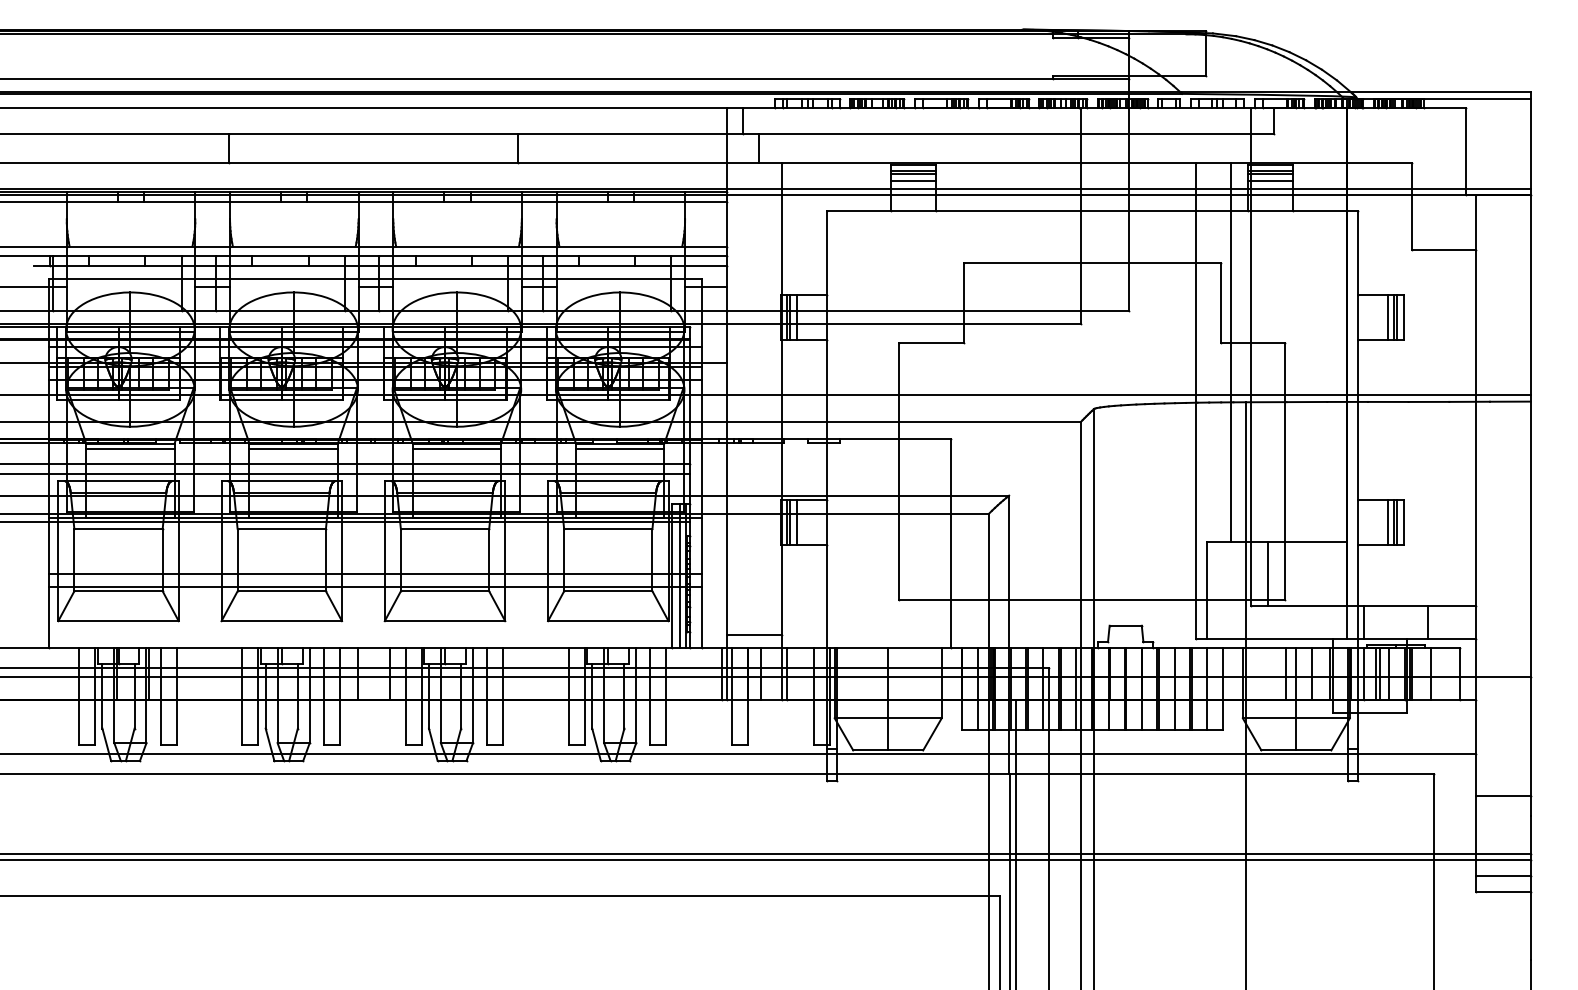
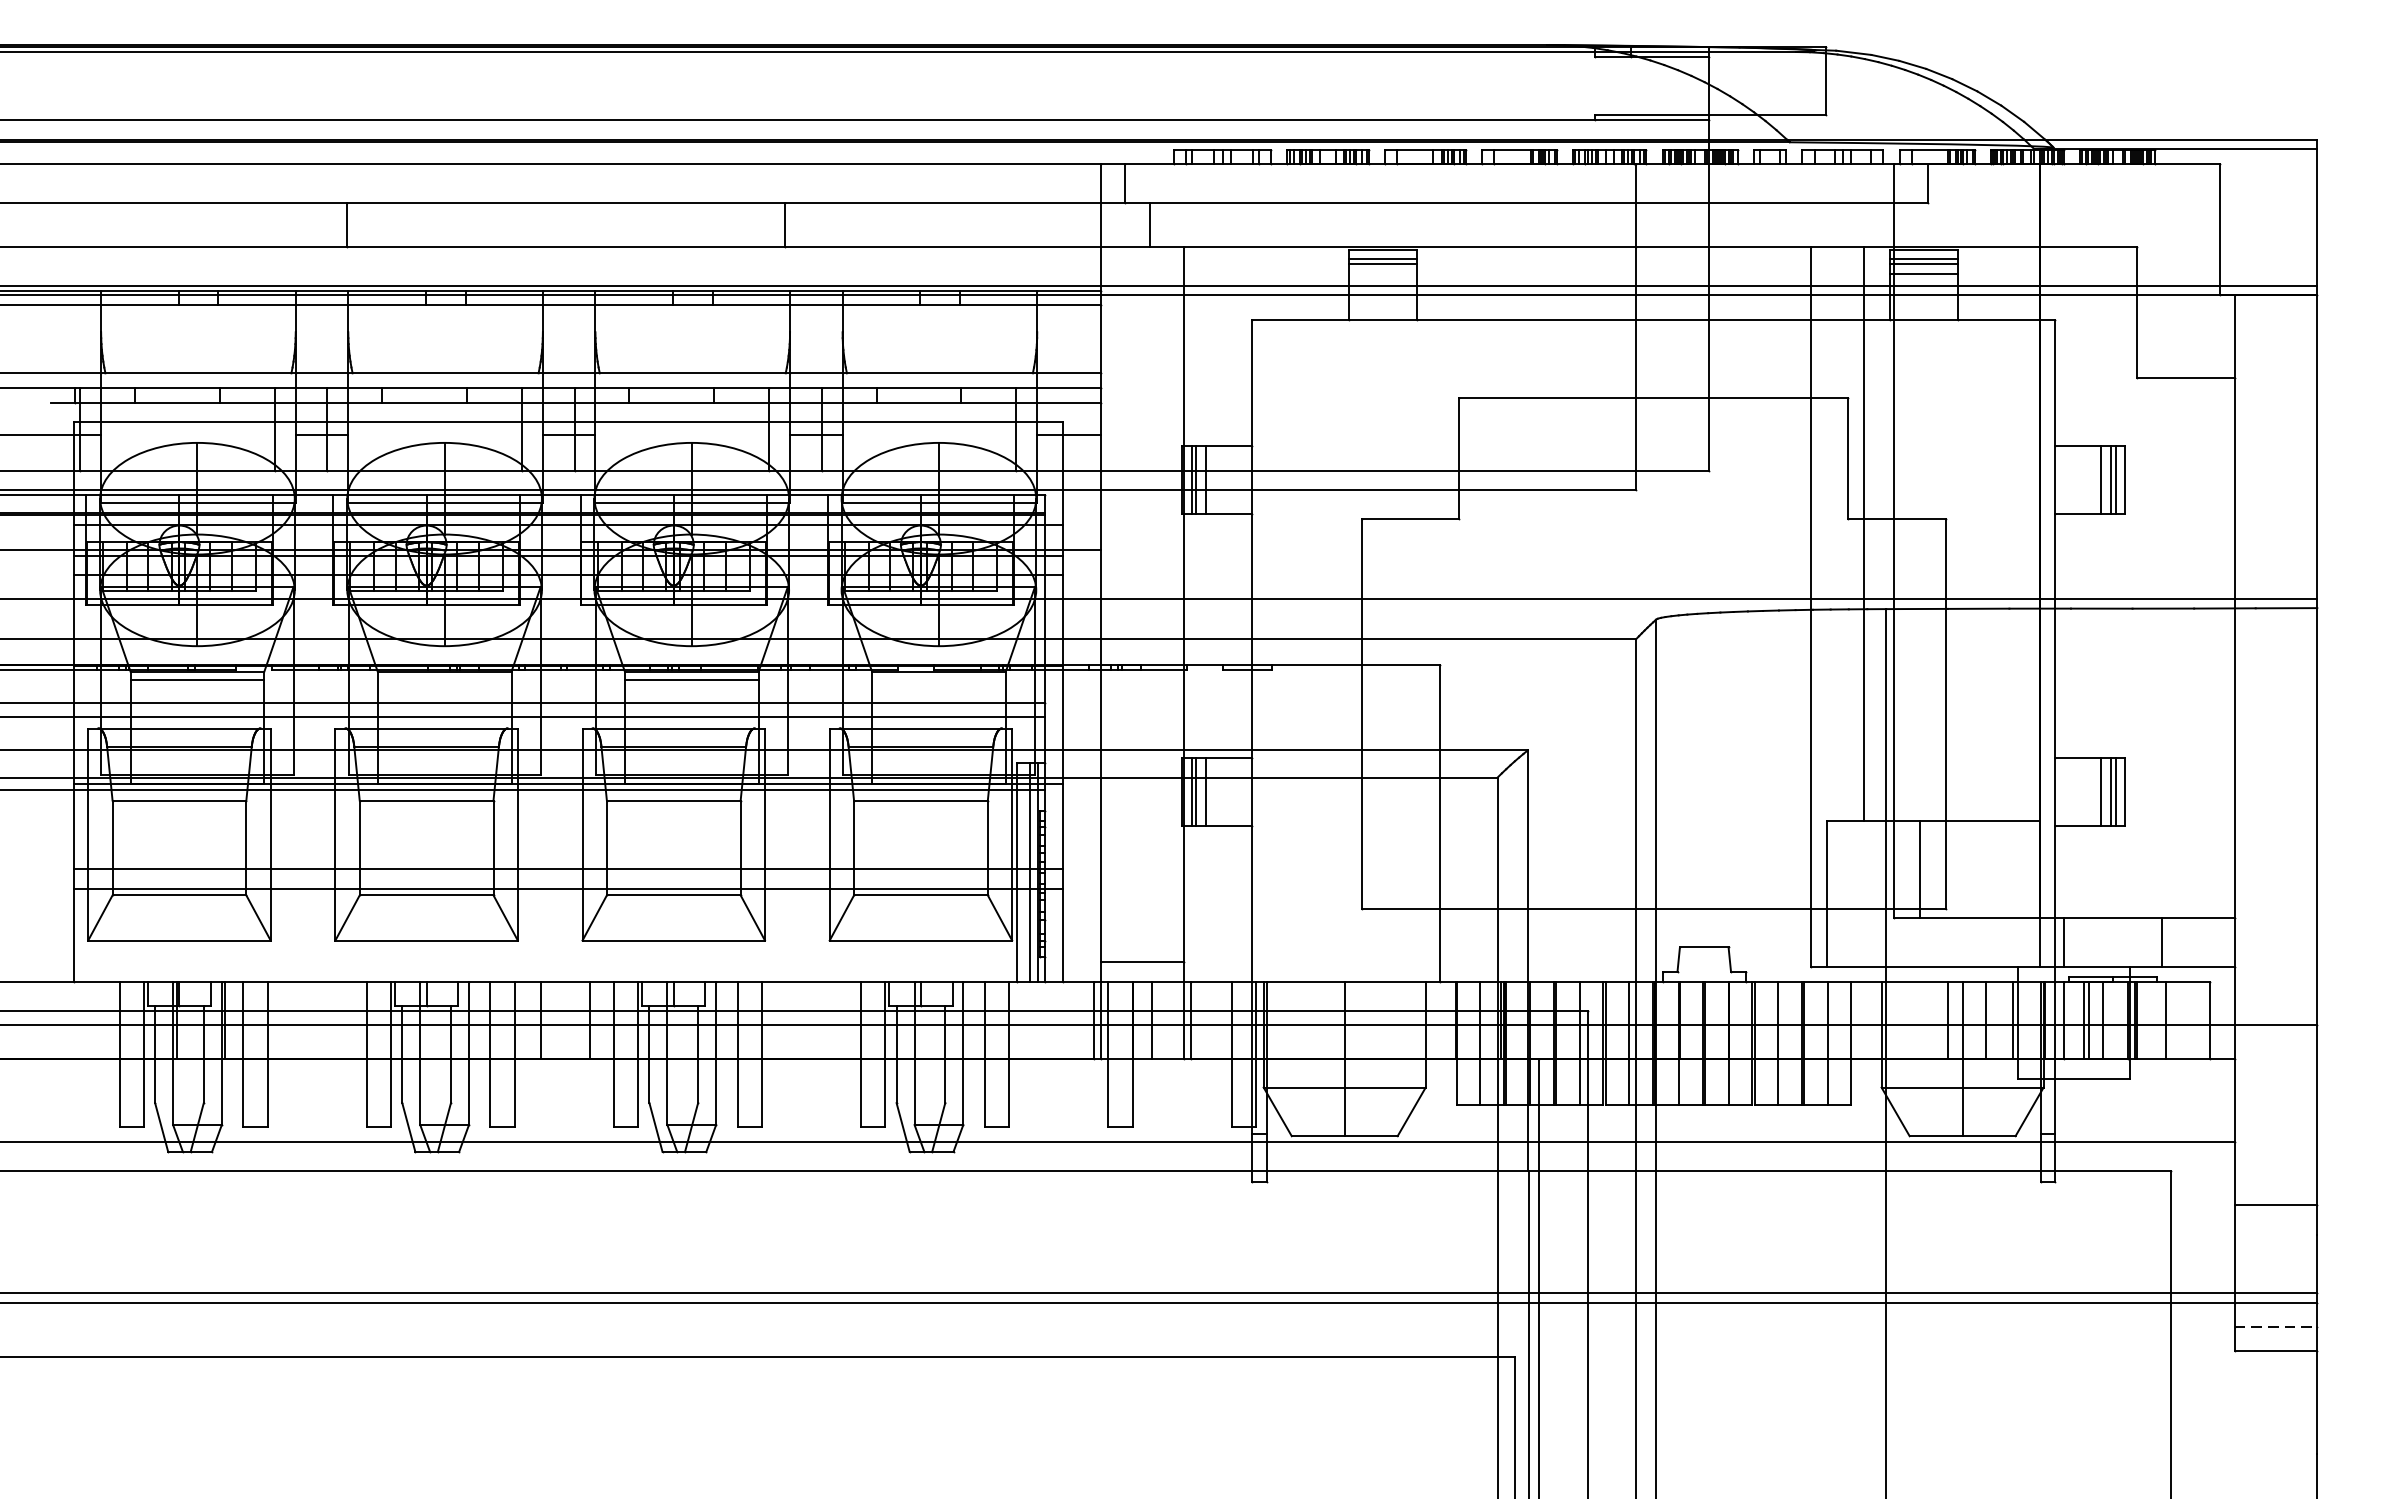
line: (913, 180) -> (1382, 273), removed
line: (293, 449) -> (444, 680), removed
line: (620, 449) -> (939, 680), removed
line: (1503, 876) -> (2276, 1327), solid -> dashed

